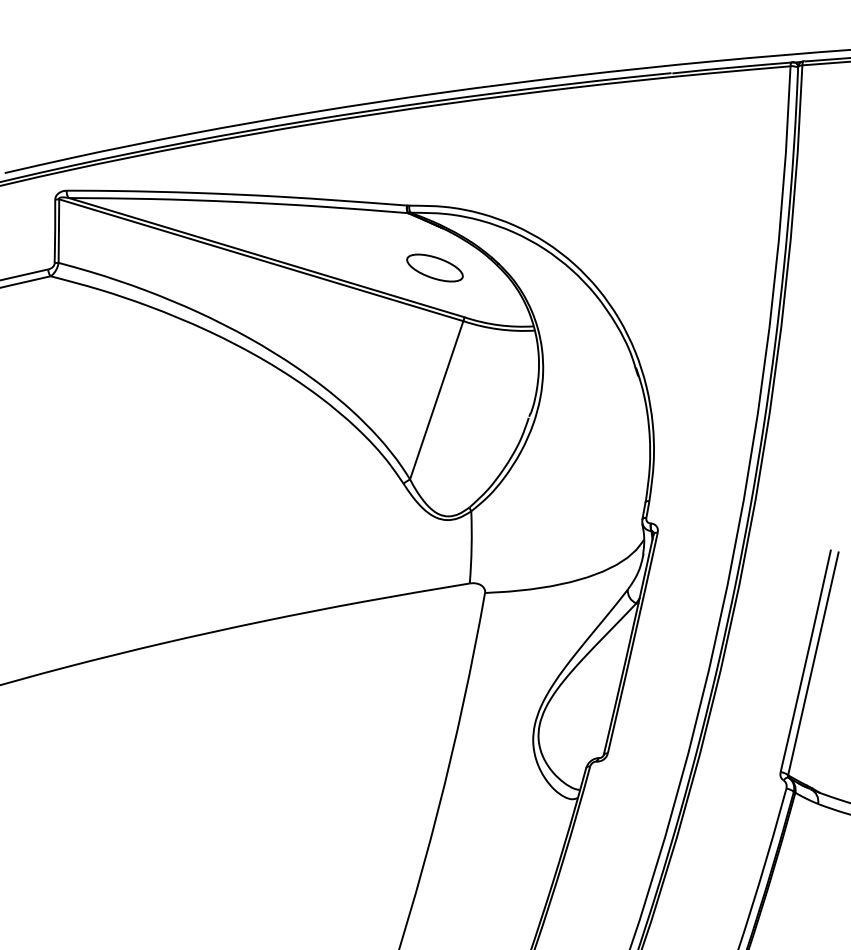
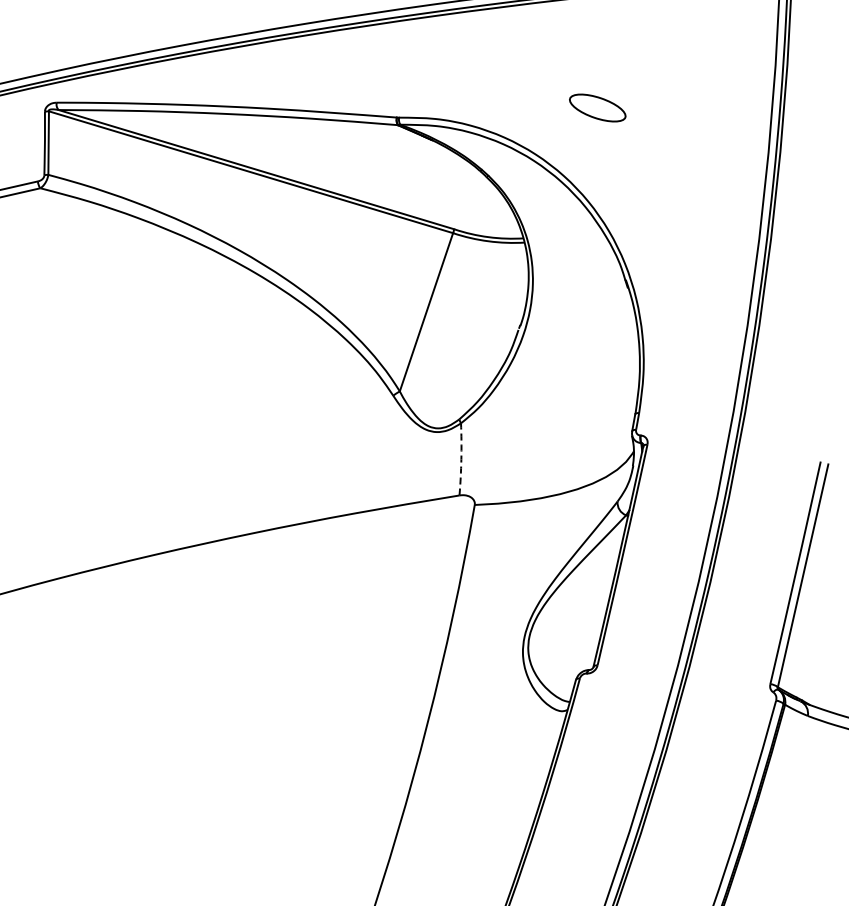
part: (434, 267) -> (597, 107), moved
arc: (471, 547) -> (461, 459), solid -> dashed

